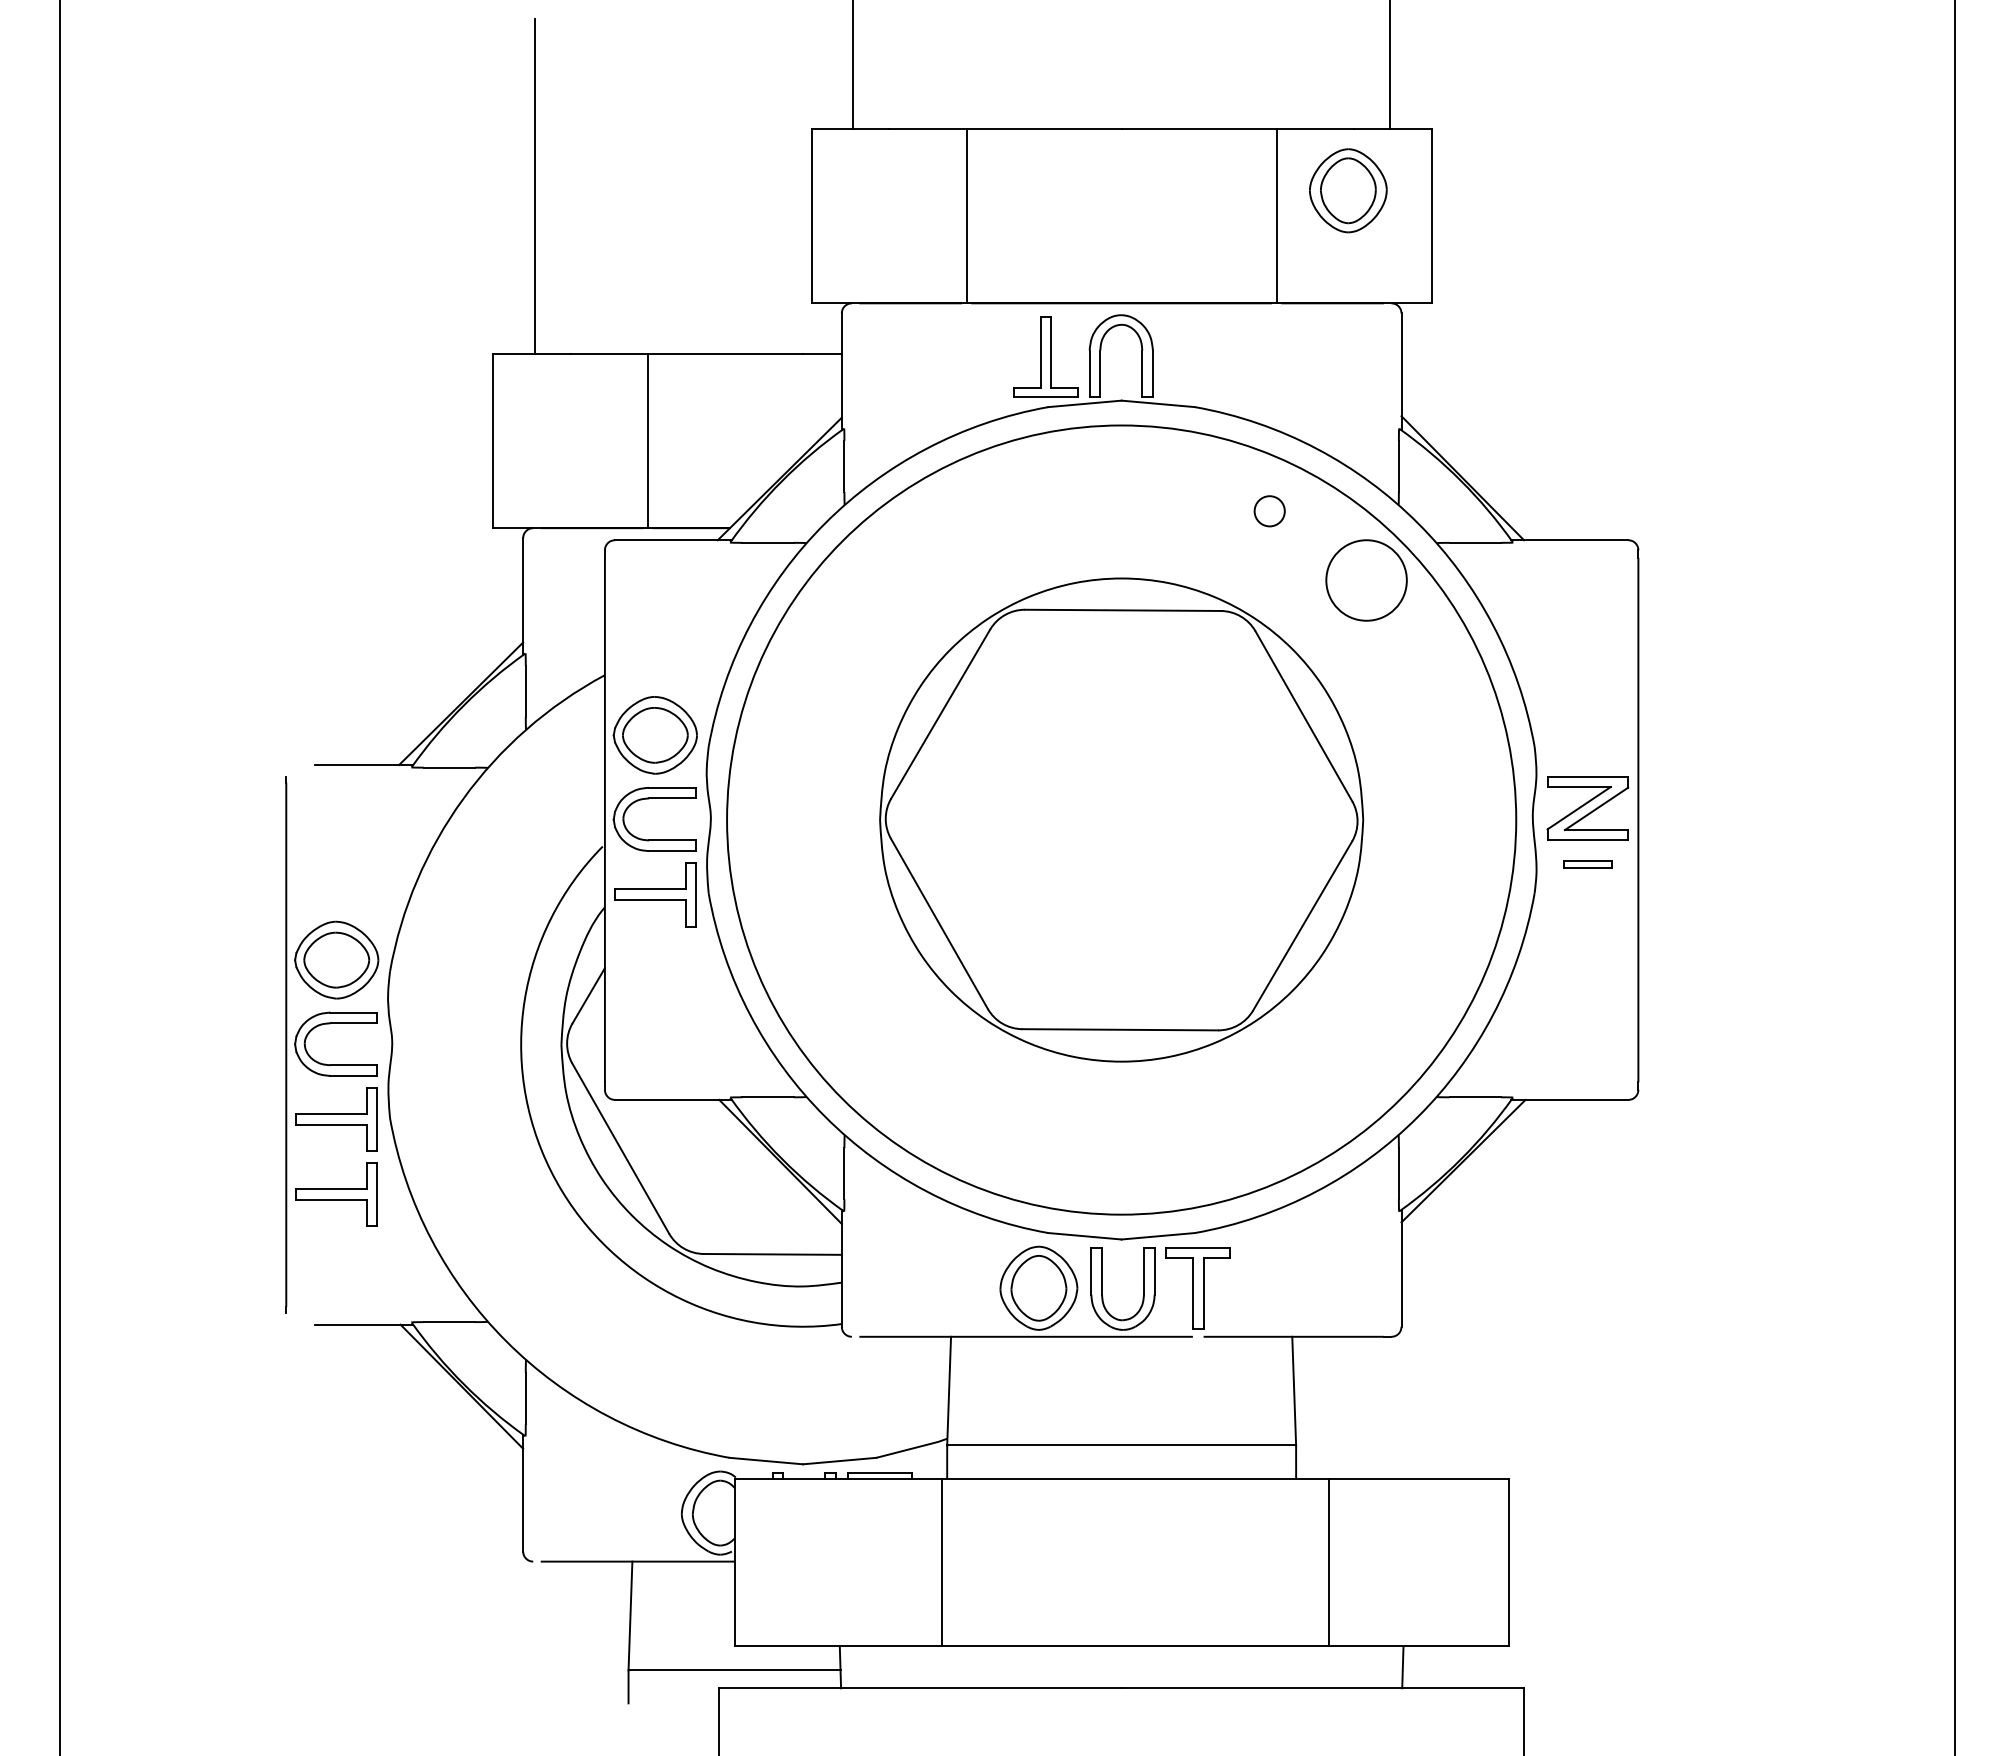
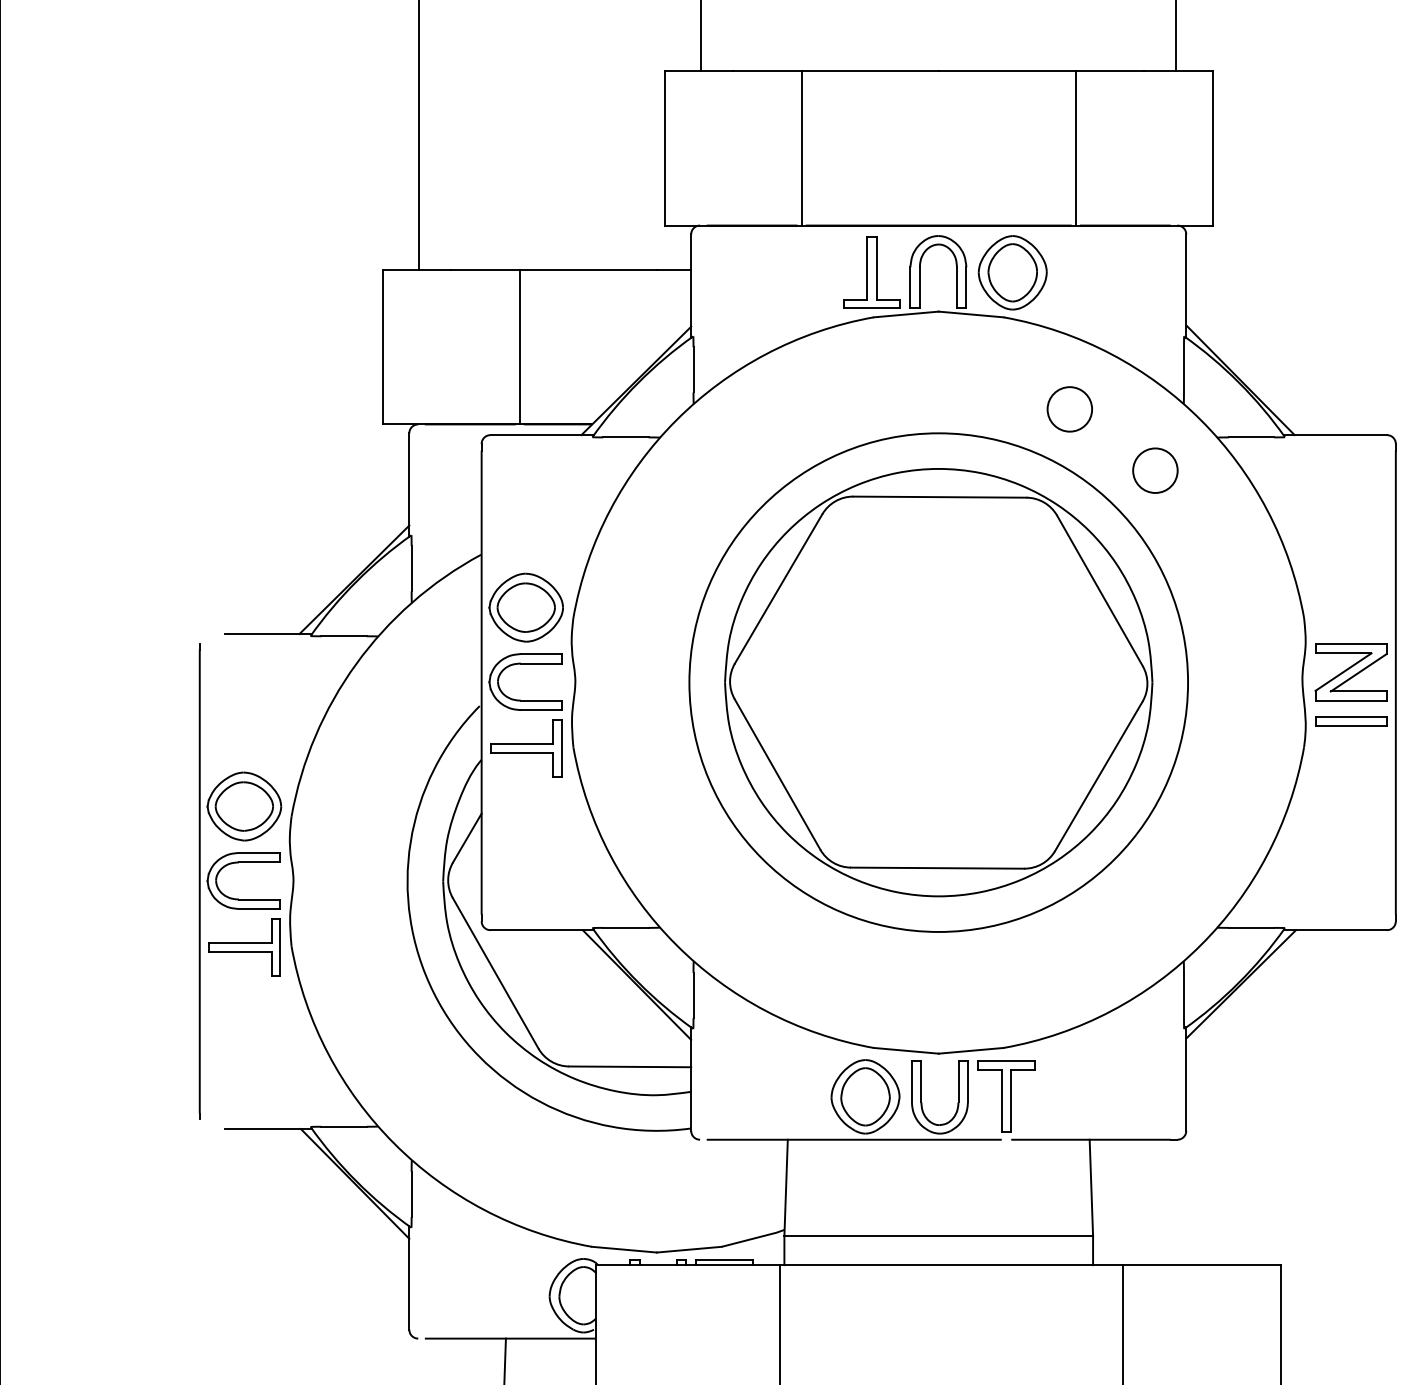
part: (1348, 190) -> (1012, 272), moved
circle: (1269, 511) -> (1069, 409), size x1.67
circle: (1366, 580) -> (1155, 470), size x0.62
circle: (1121, 819) -> (938, 682), size x0.71
part: (1587, 864) -> (1350, 721), size x1.67
part: (336, 1194) -> (244, 1013), removed

